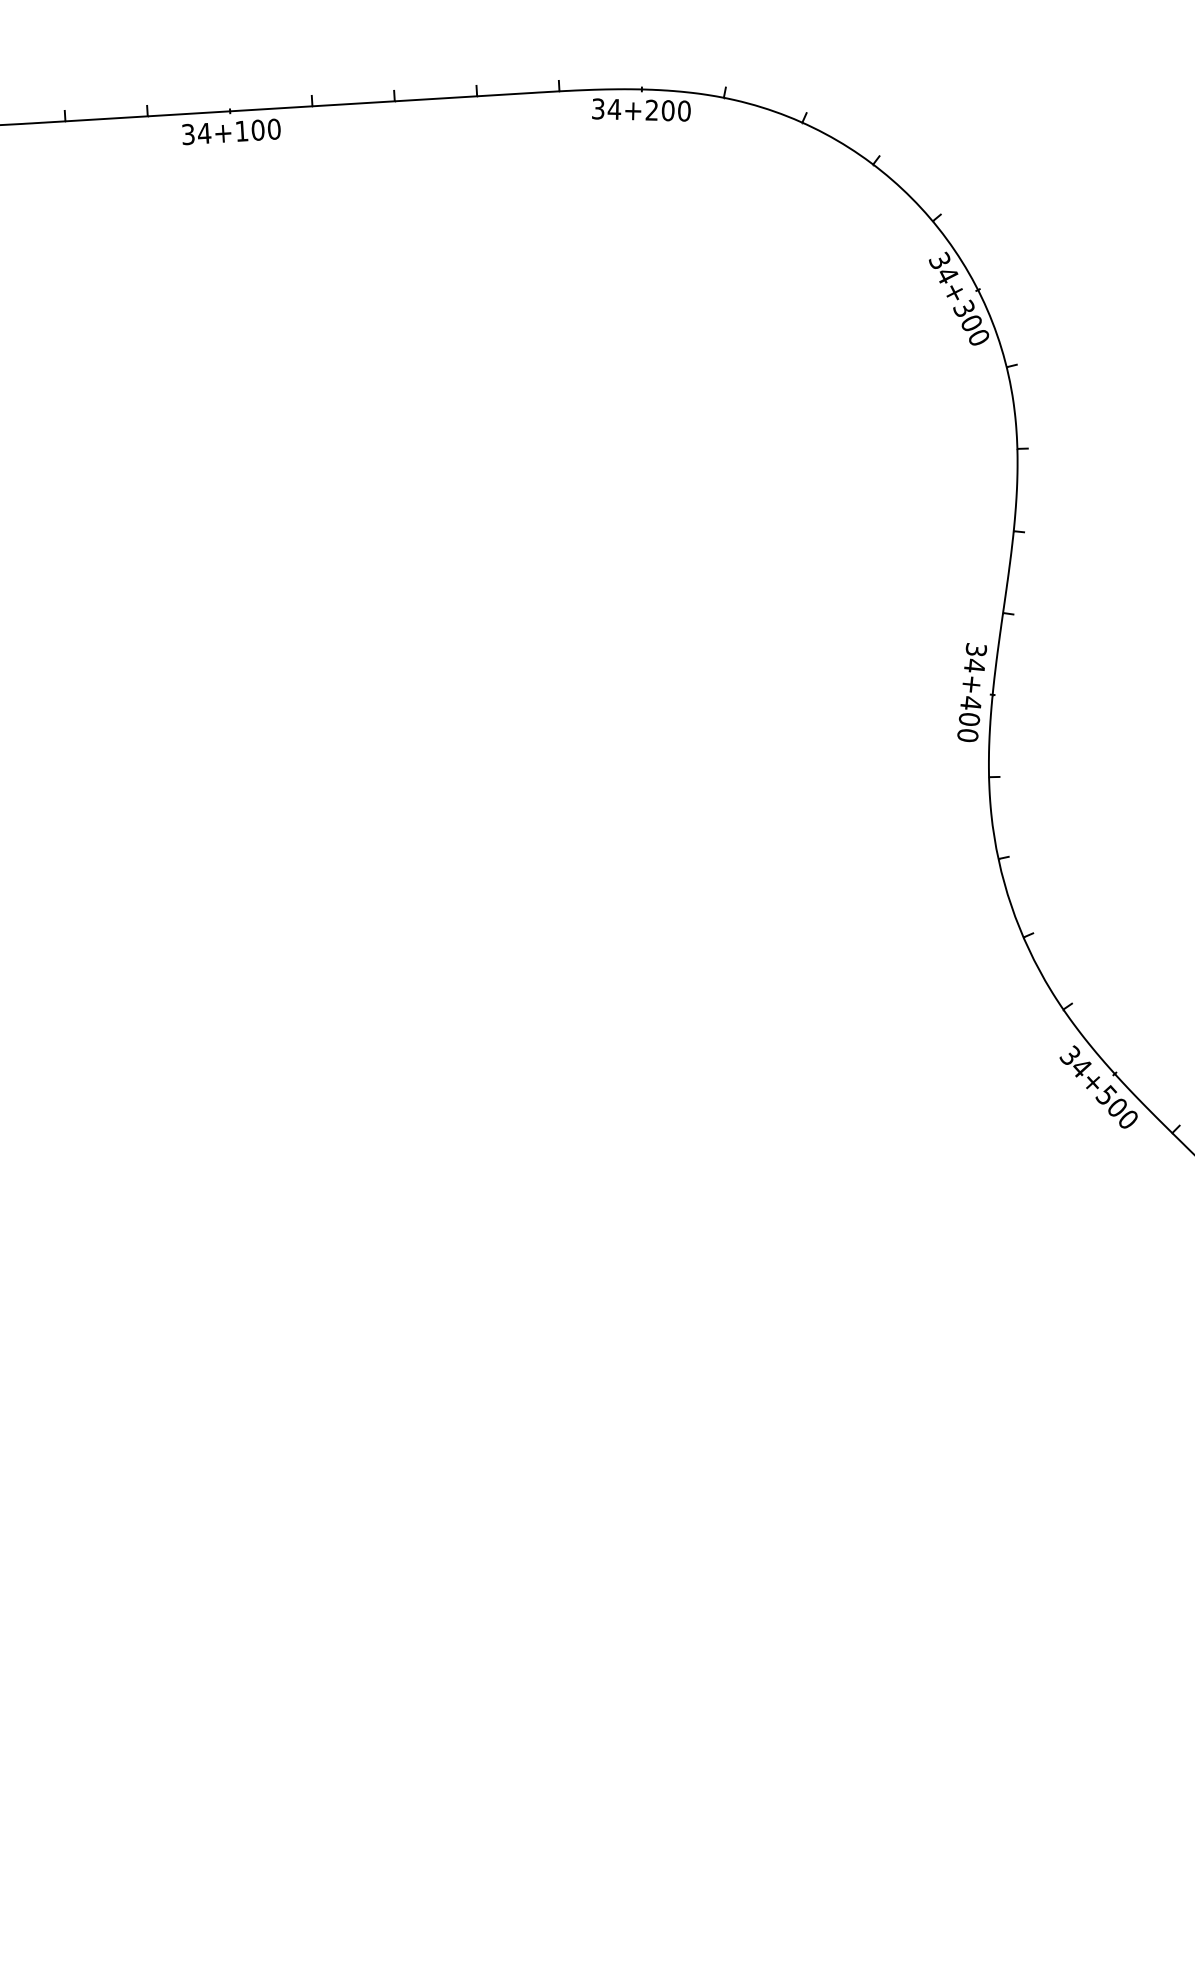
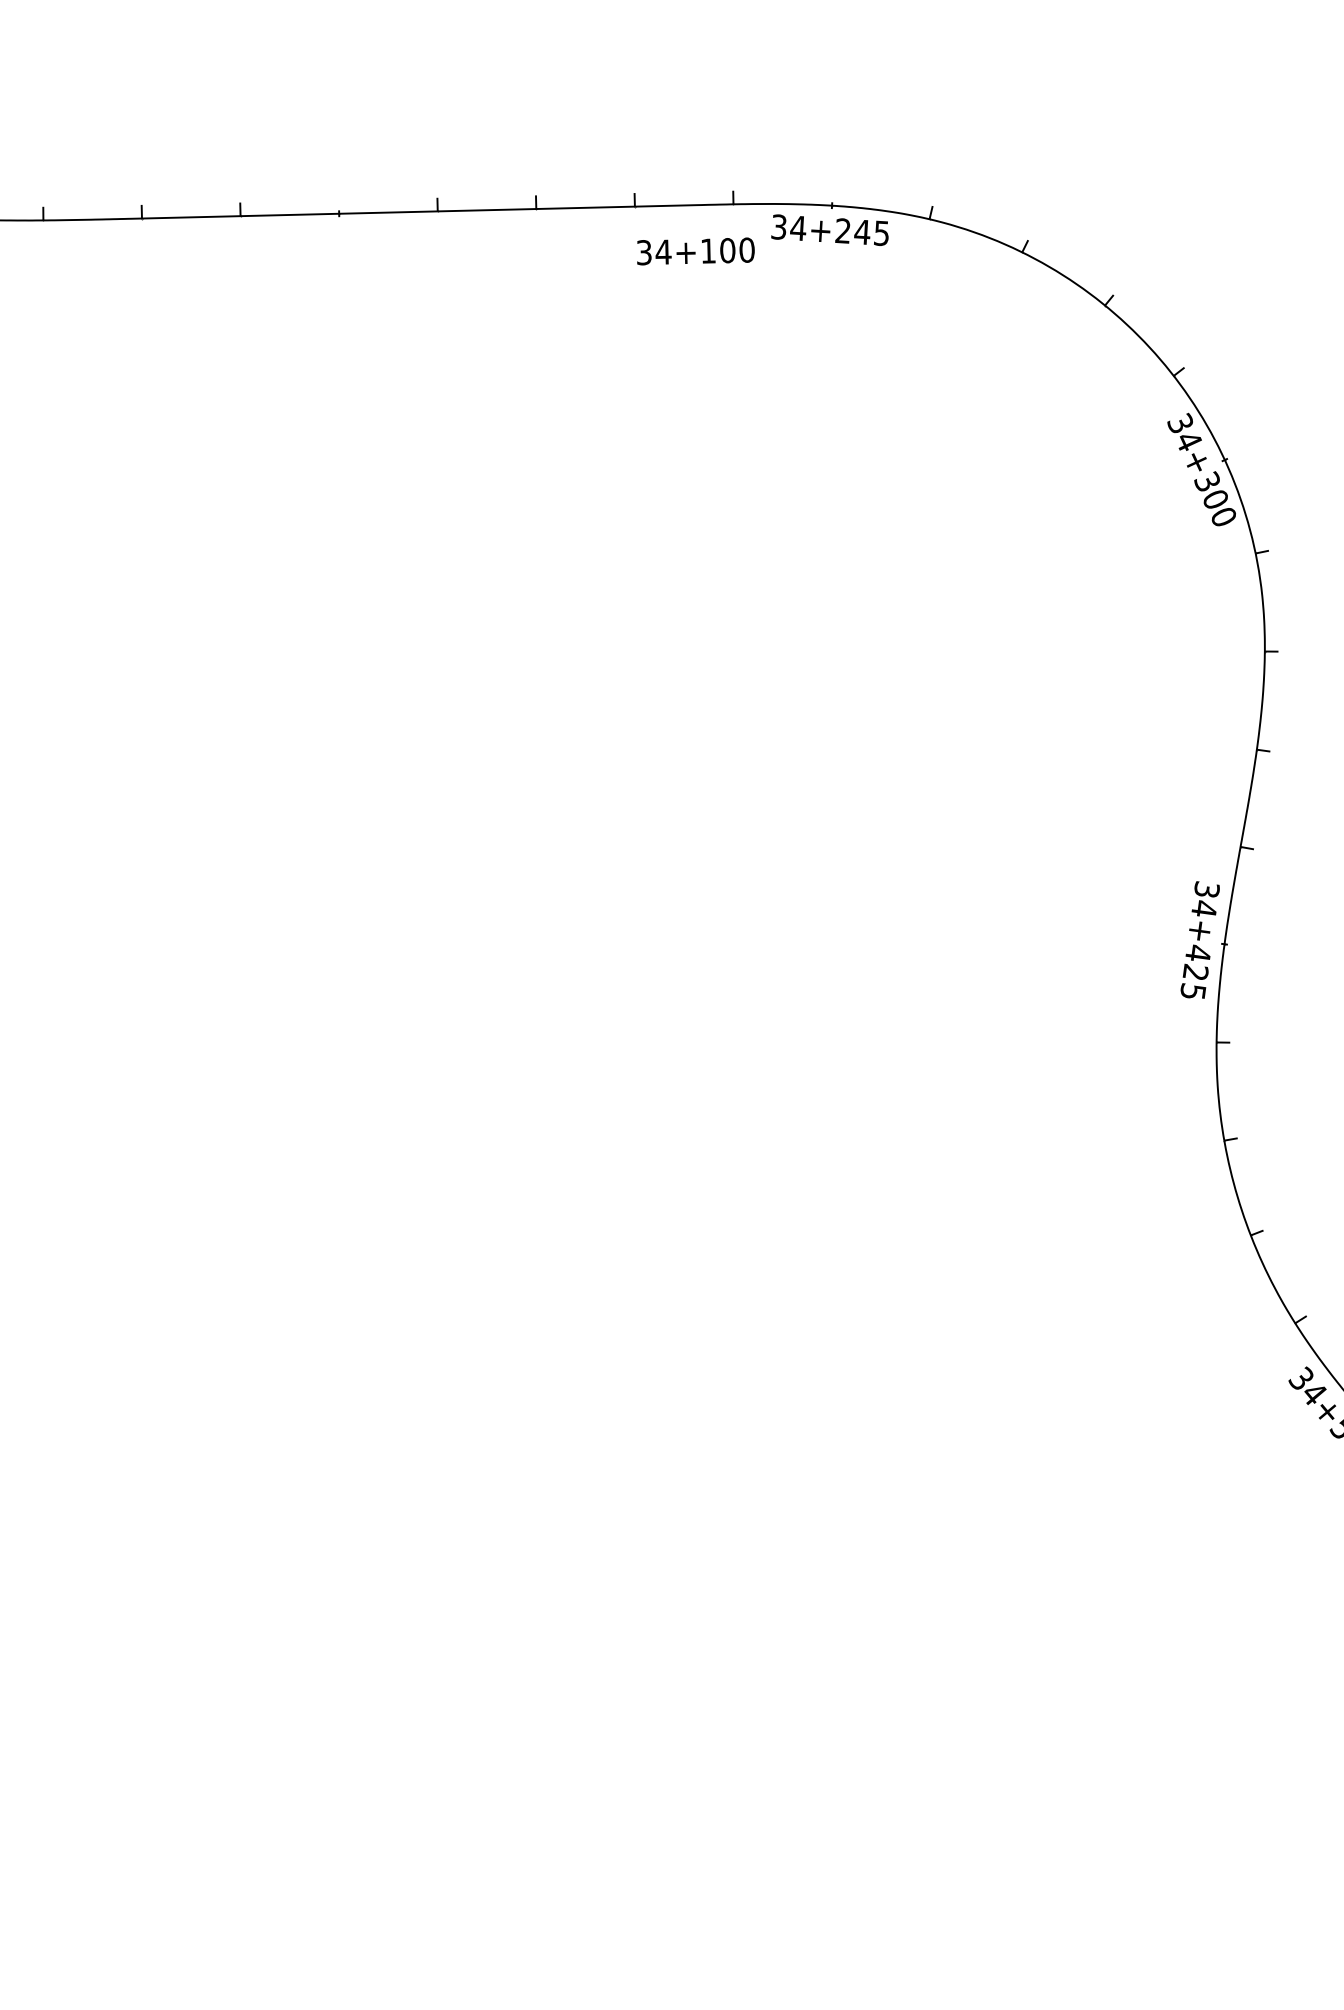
text: (675, 110) -> (871, 232), 34+200 -> 34+245
text: (231, 131) -> (695, 250), moved
text: (968, 727) -> (1194, 982), 34+400 -> 34+425

